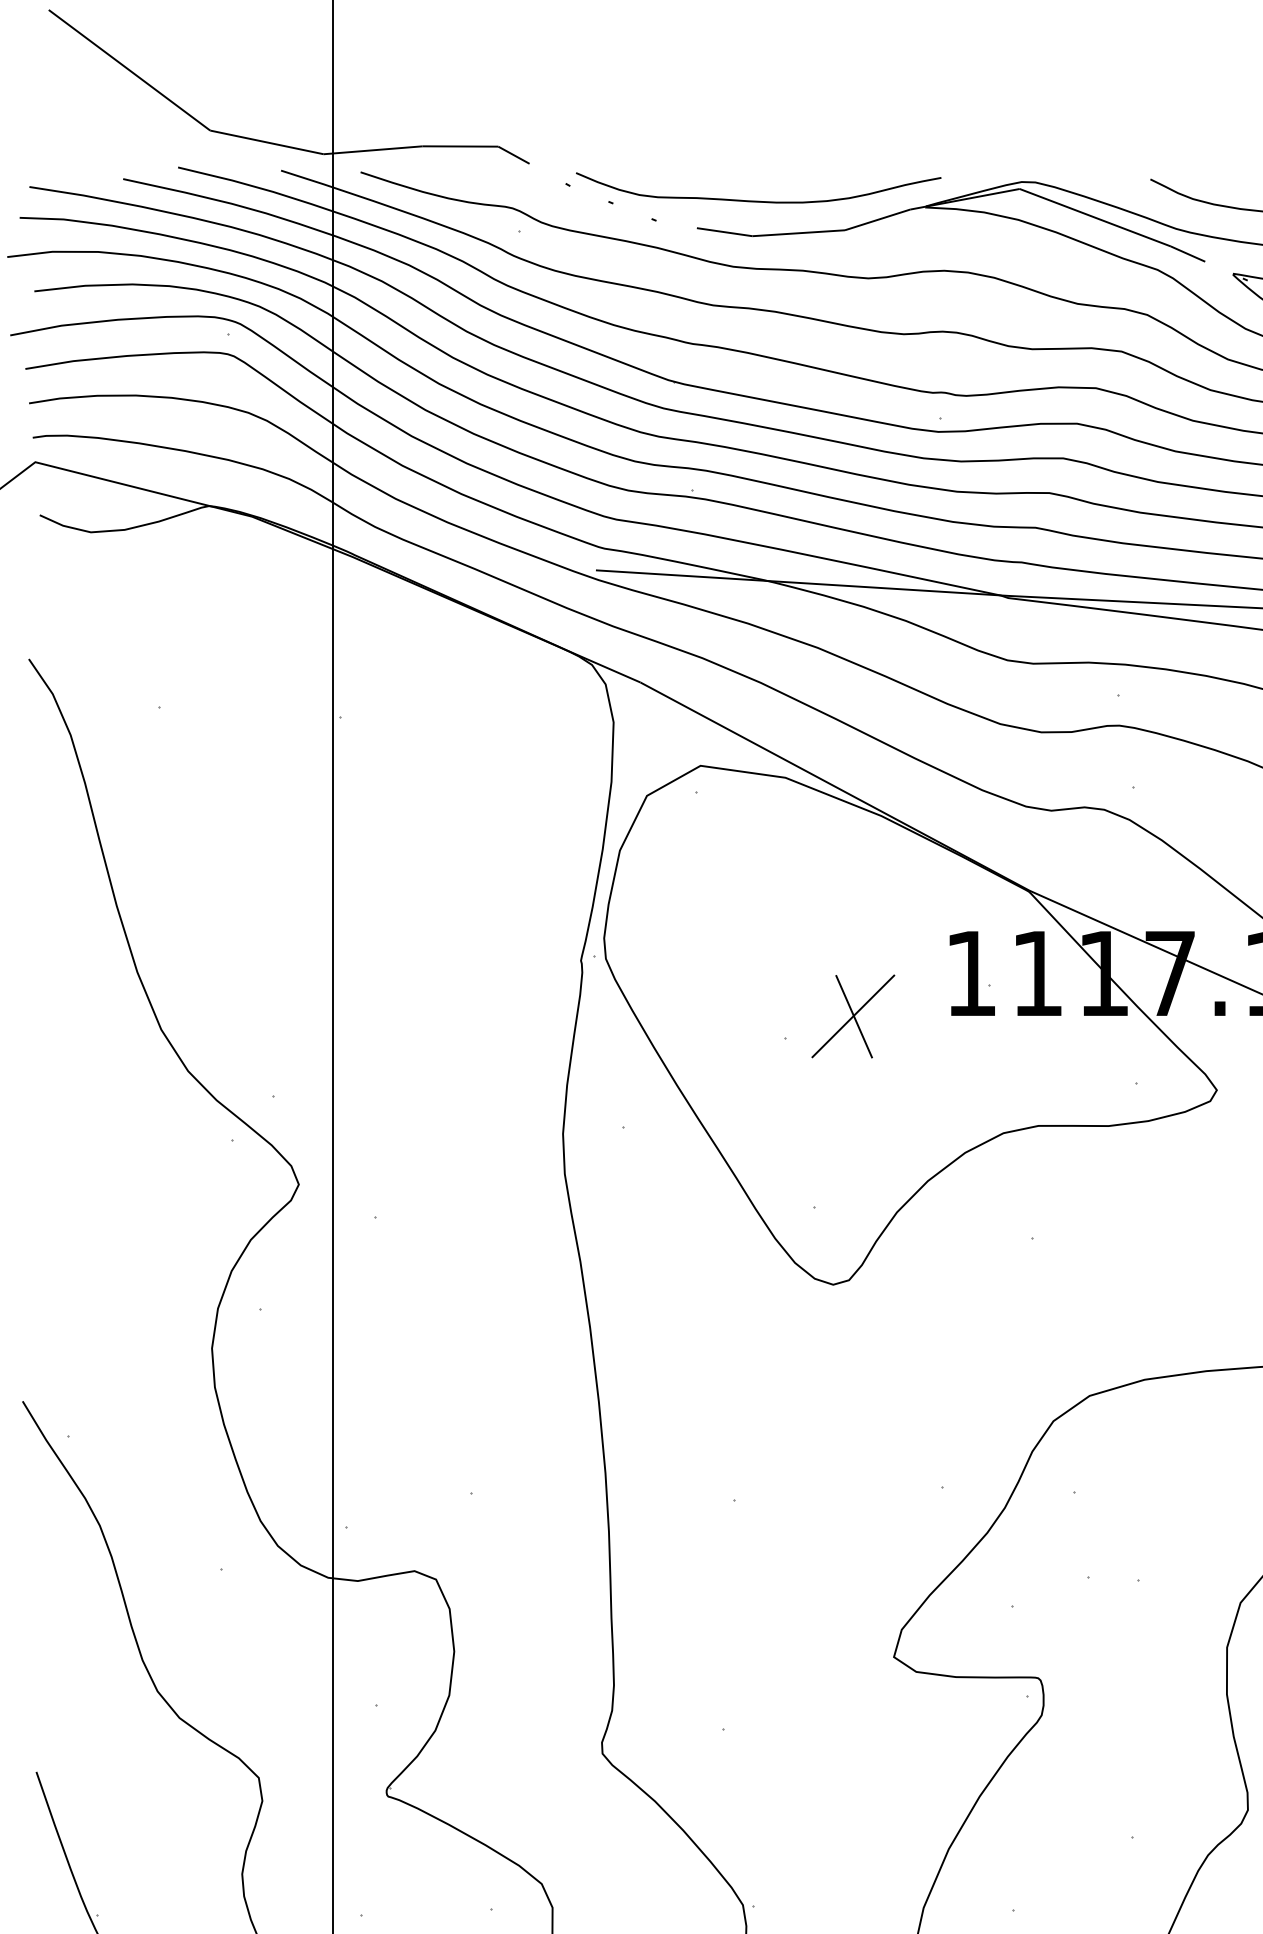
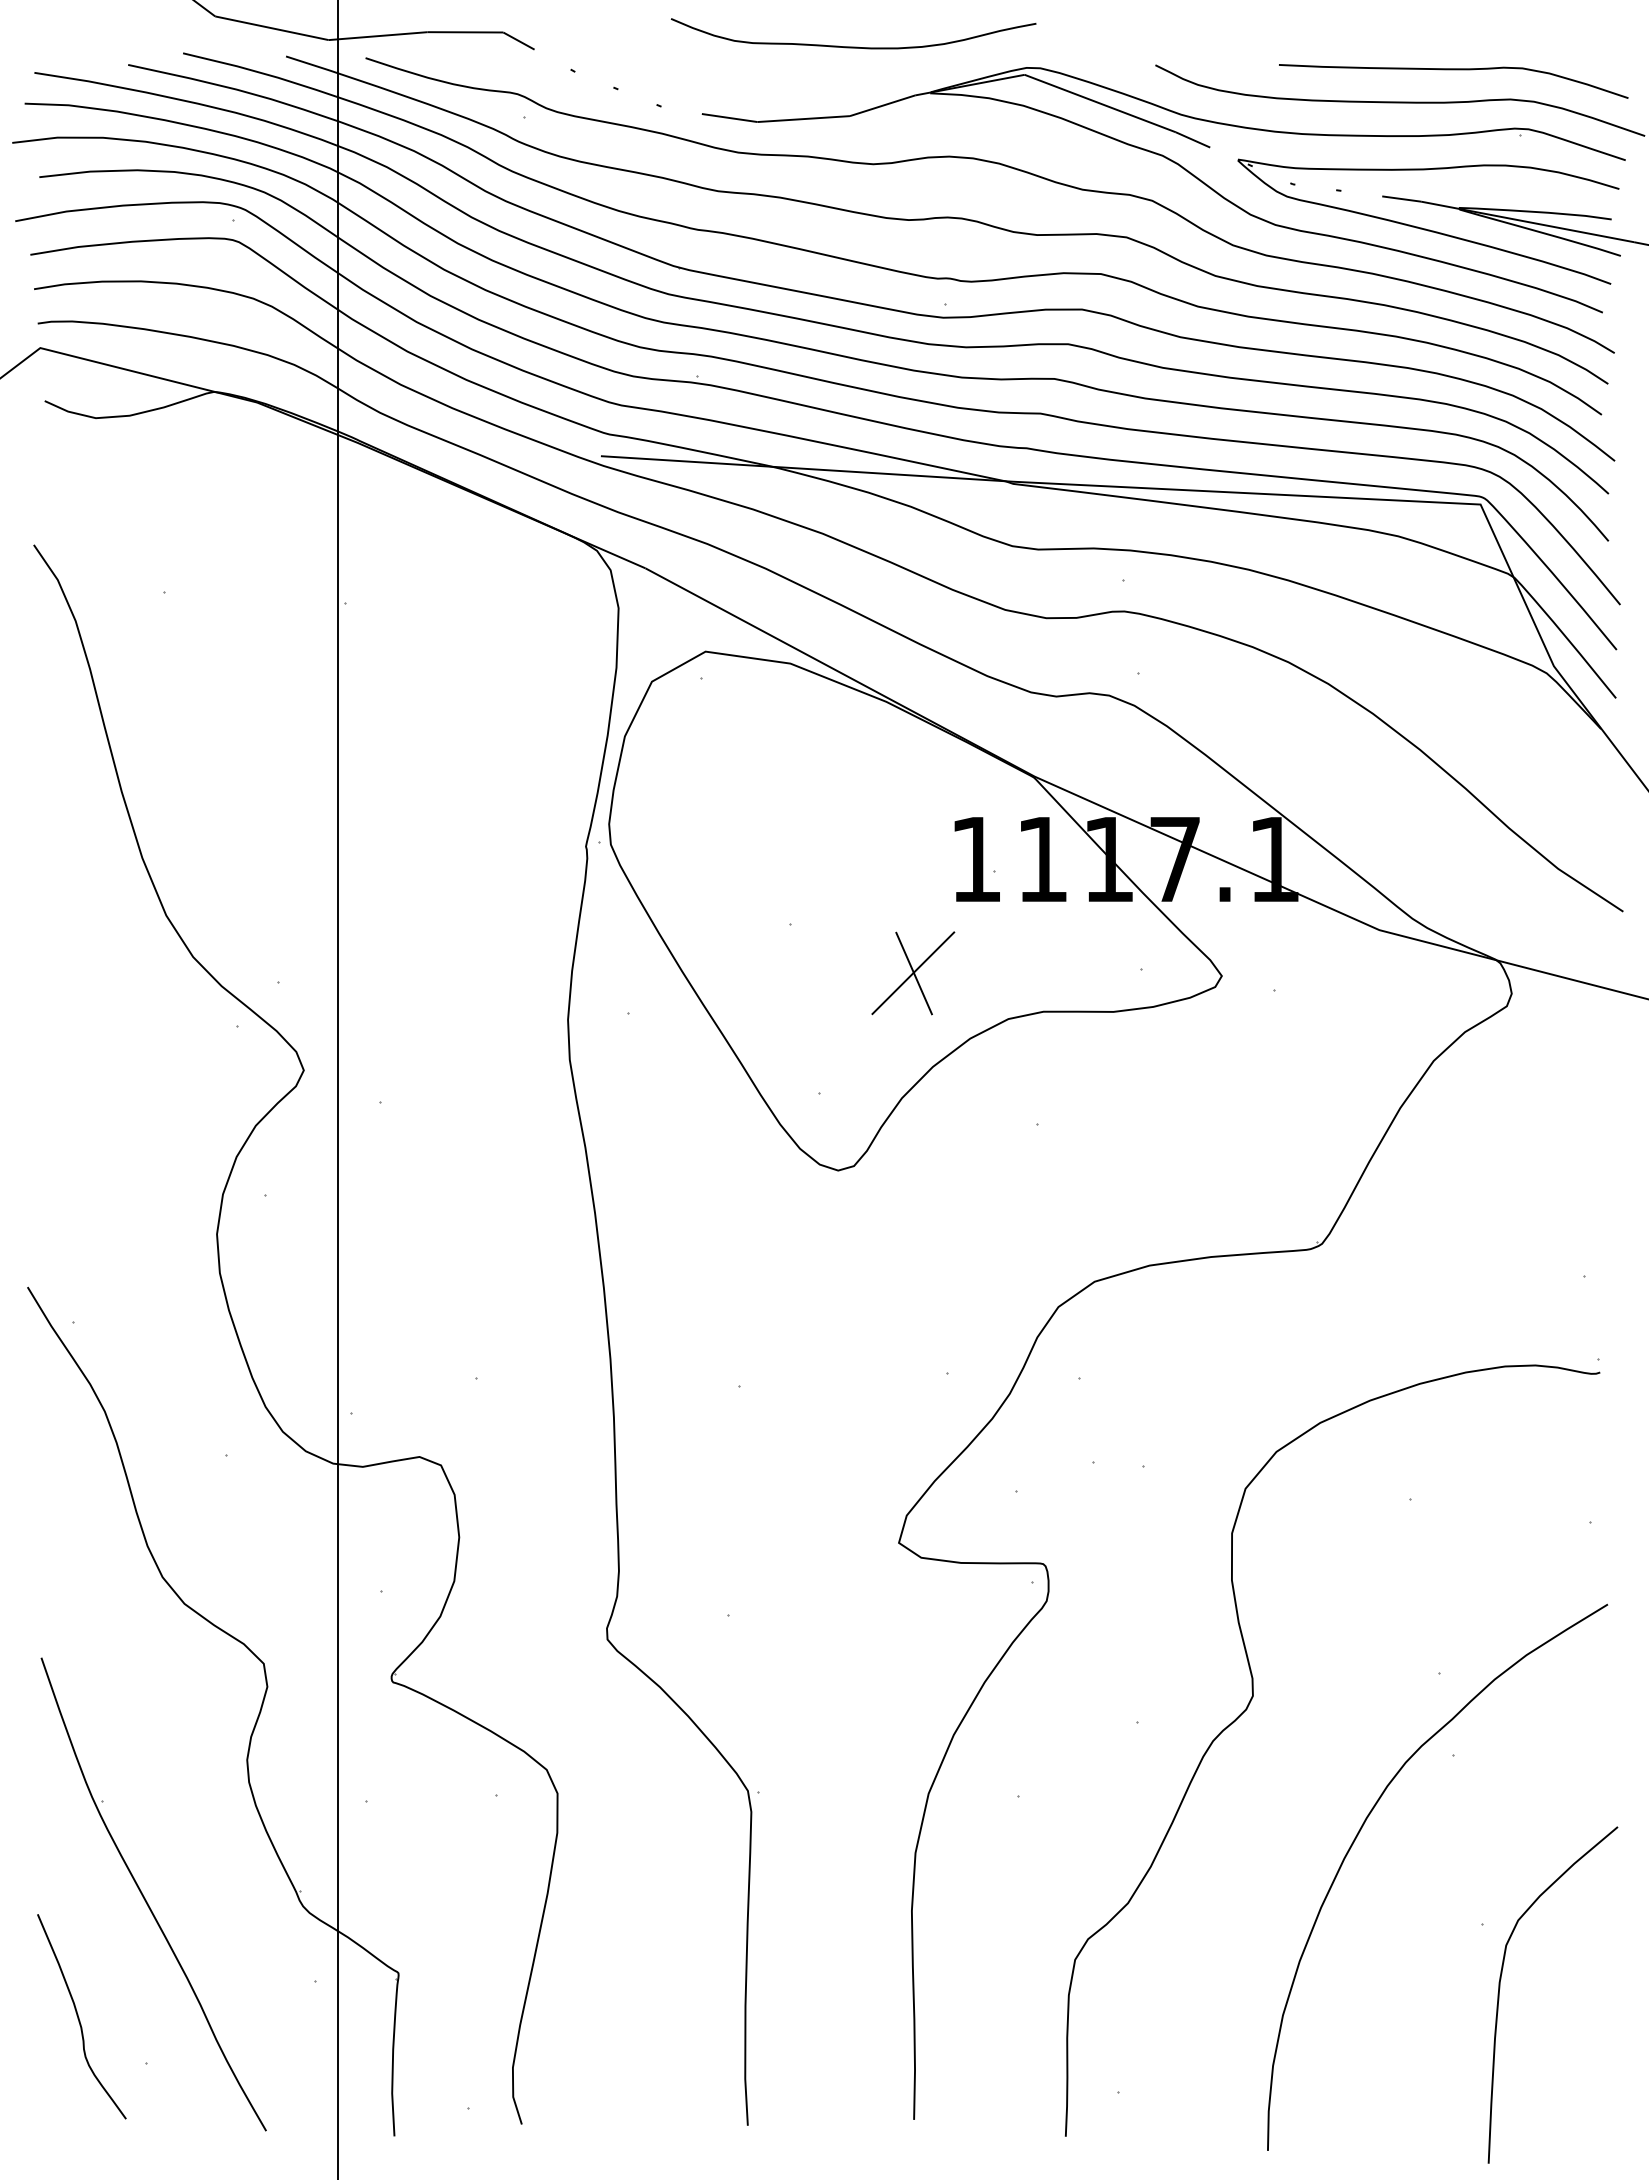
curve: (758, 200) -> (853, 46), moved
part: (853, 1016) -> (913, 973), moved

